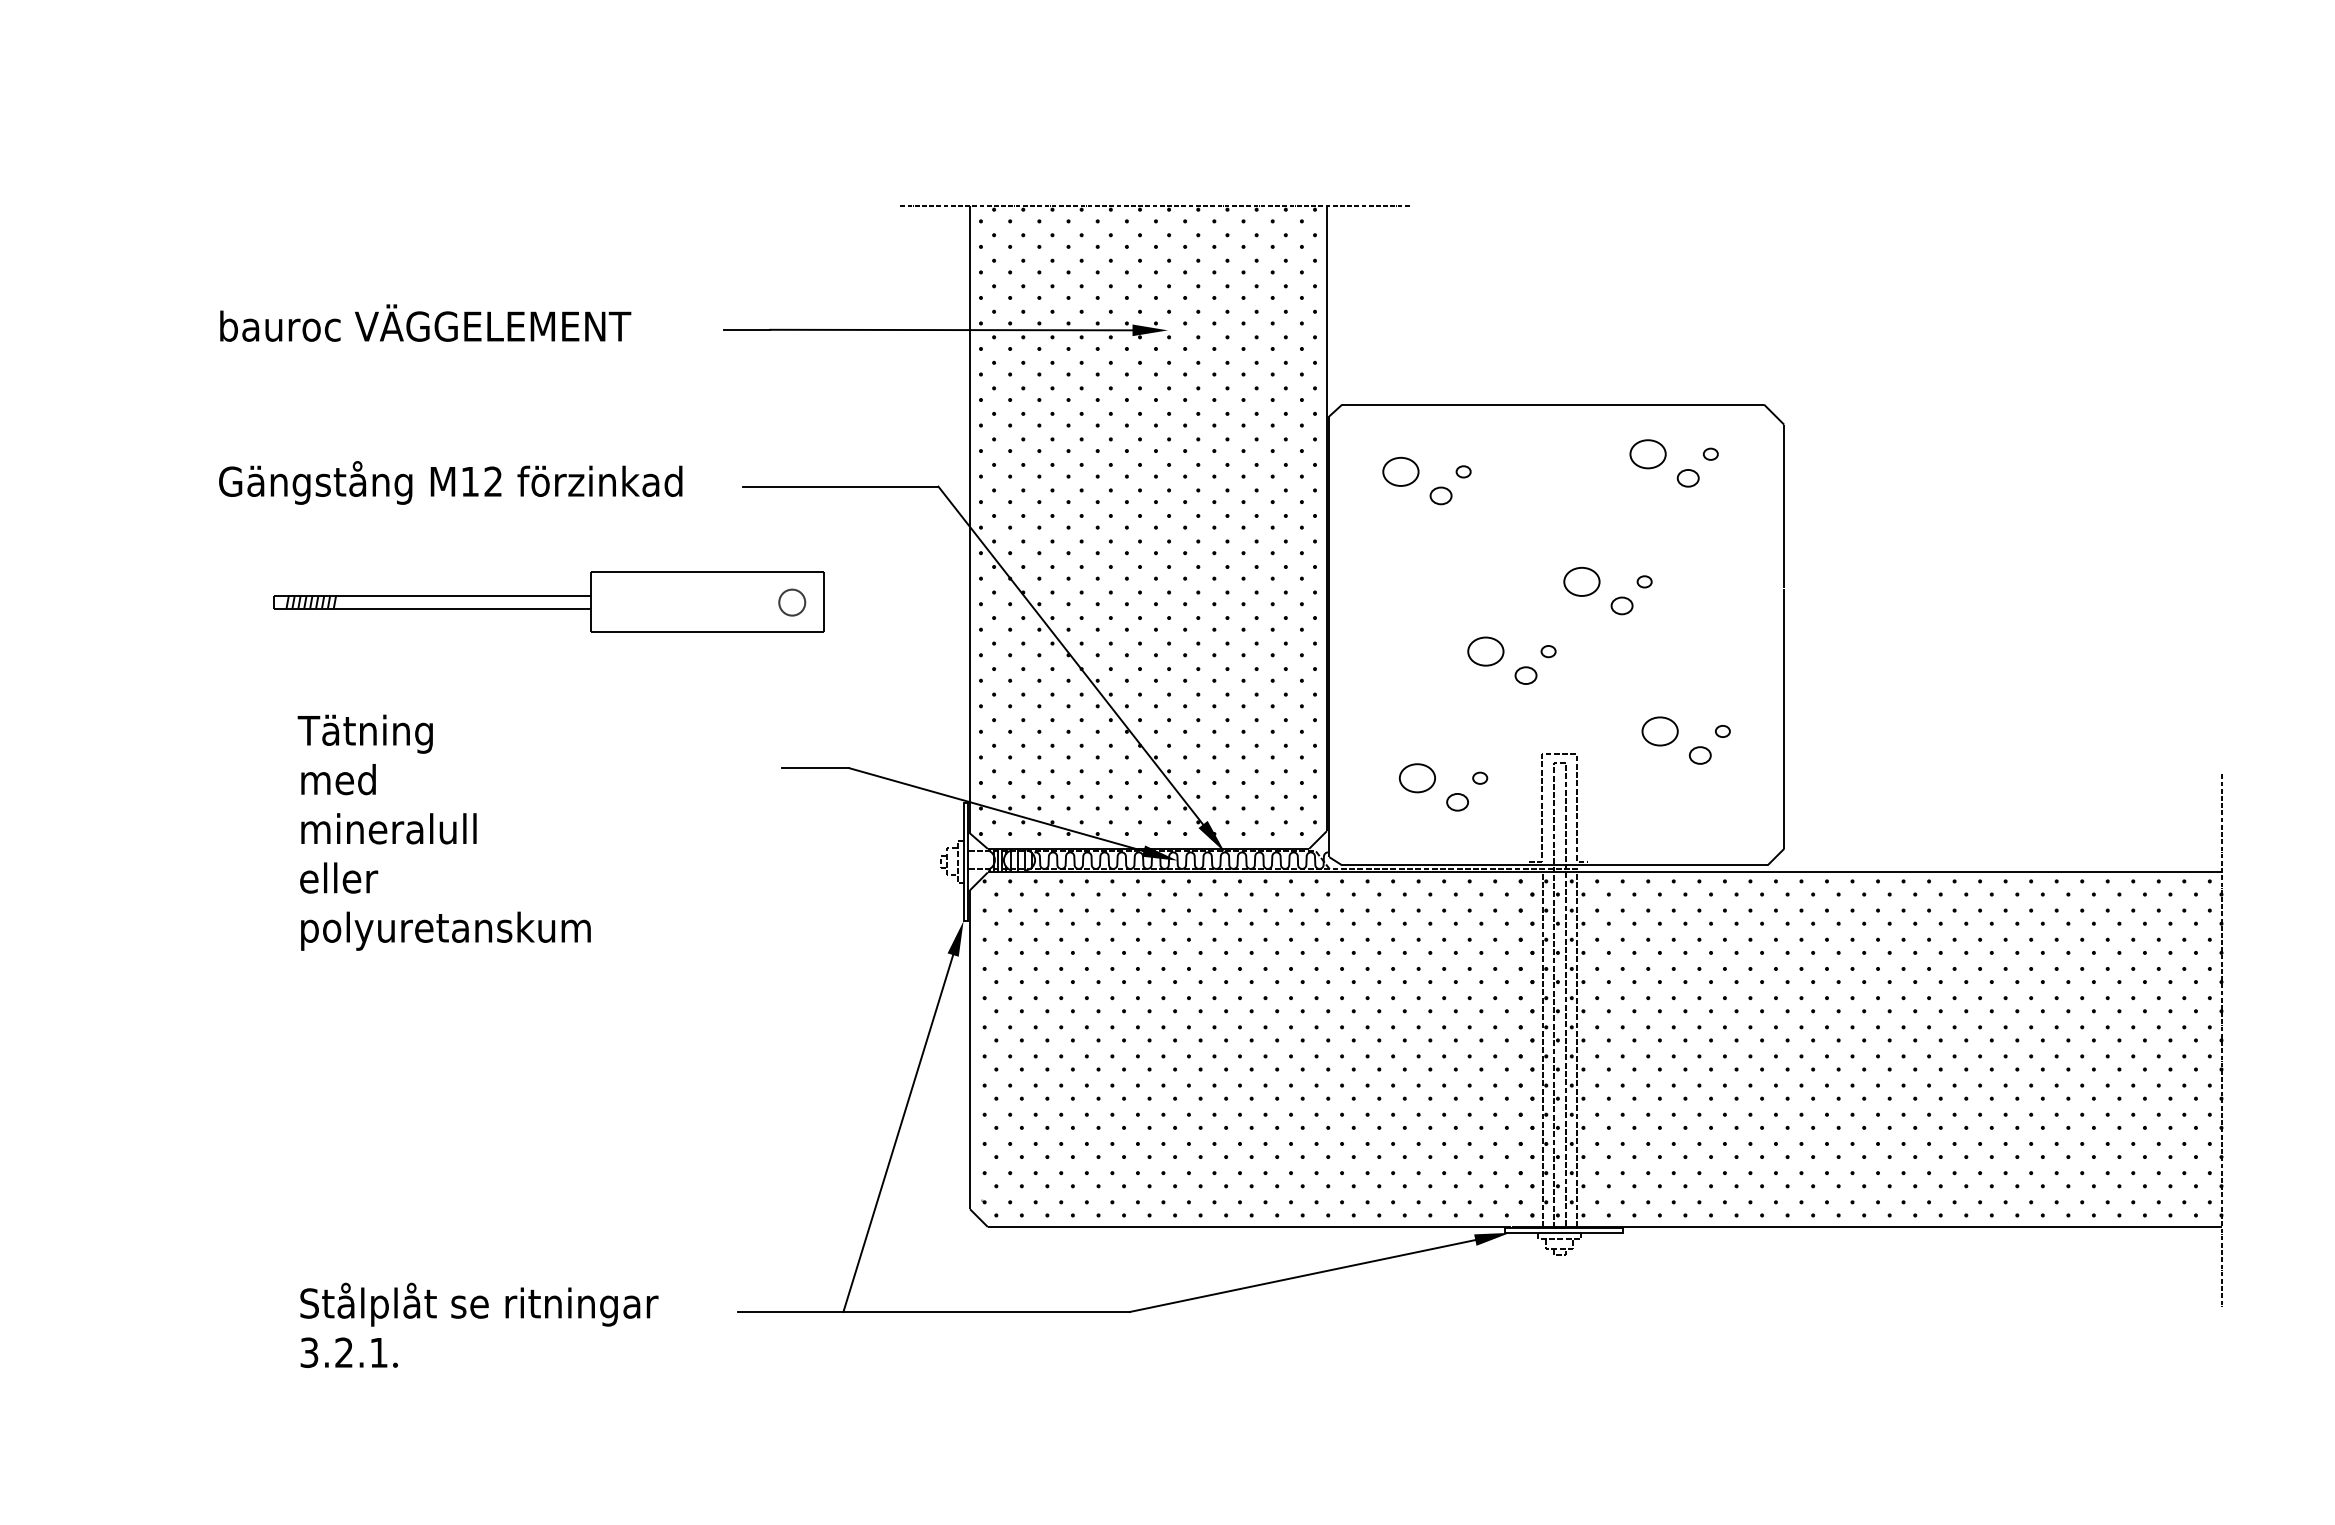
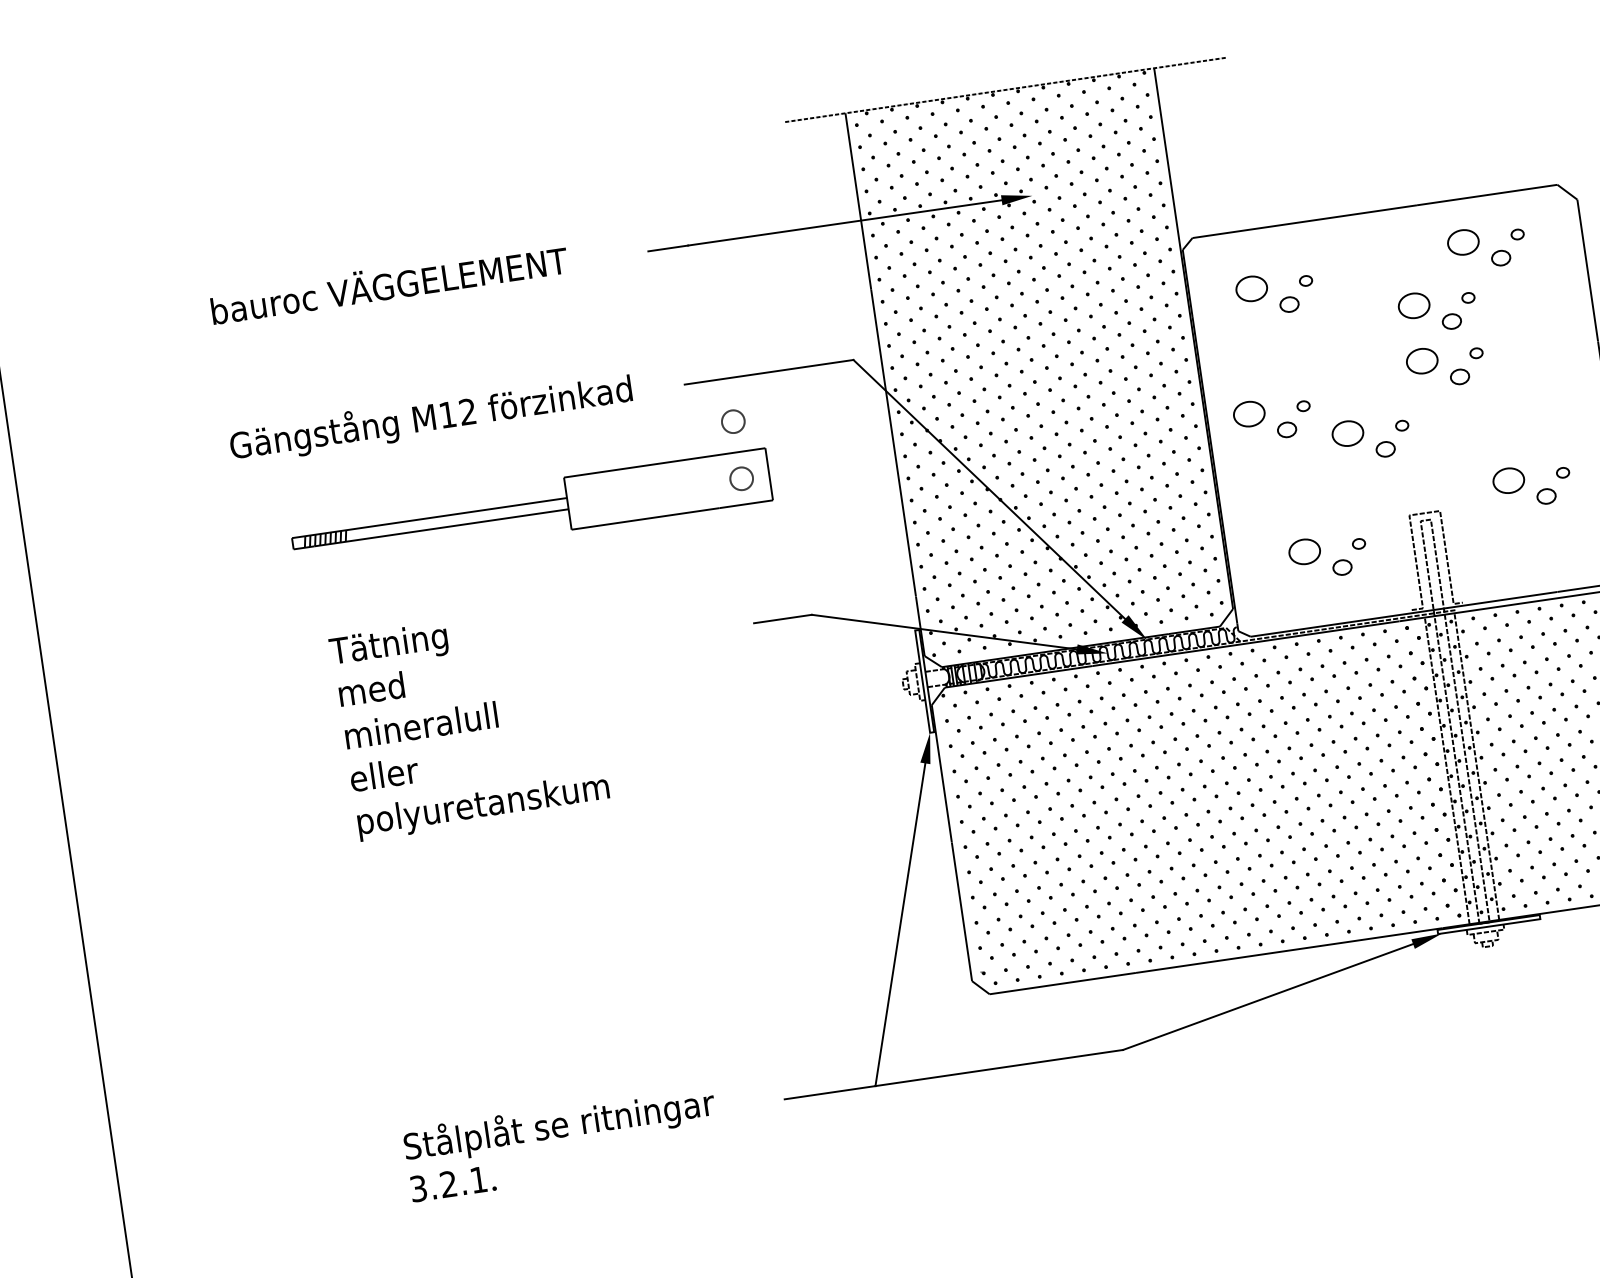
part: (1599, 523) -> (1430, 308), added
part: (792, 536) -> (733, 421), added
part: (1395, 617) -> (1265, 415), added

